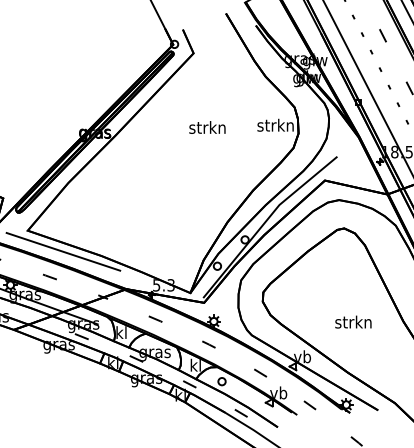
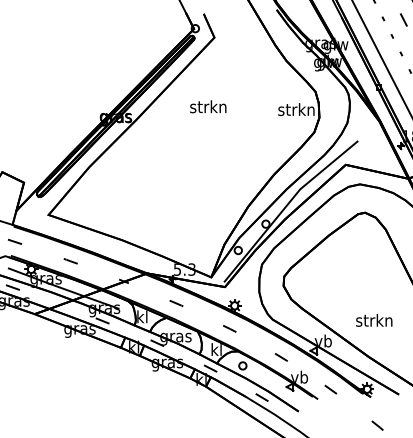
text: (207, 127) -> (208, 106), moved
line: (63, 251) -> (84, 235), removed
text: (353, 321) -> (374, 319), moved

